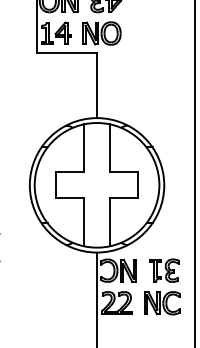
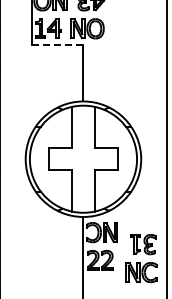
line: (66, 52) -> (57, 45), solid -> dashed
part: (162, 286) -> (141, 258), moved

